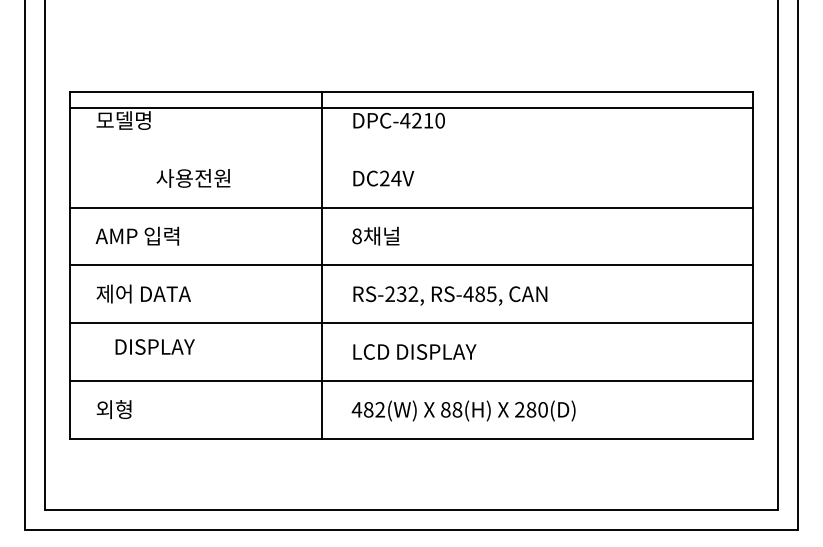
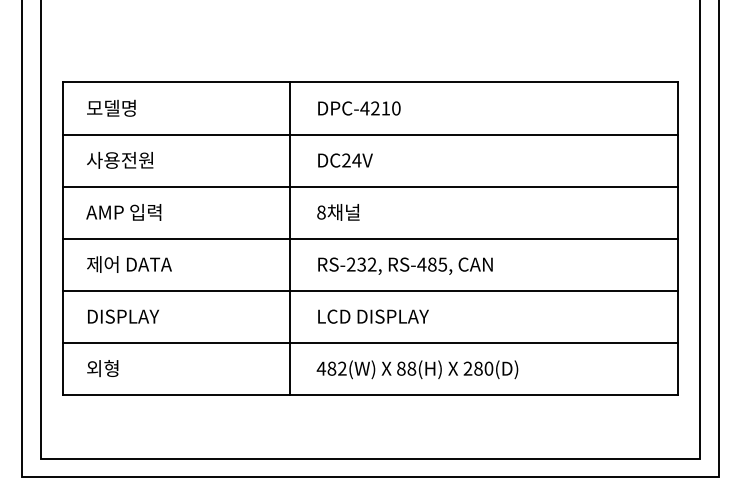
line: (411, 107) -> (370, 134), moved
text: (193, 178) -> (120, 160), moved
text: (154, 346) -> (122, 316), moved

